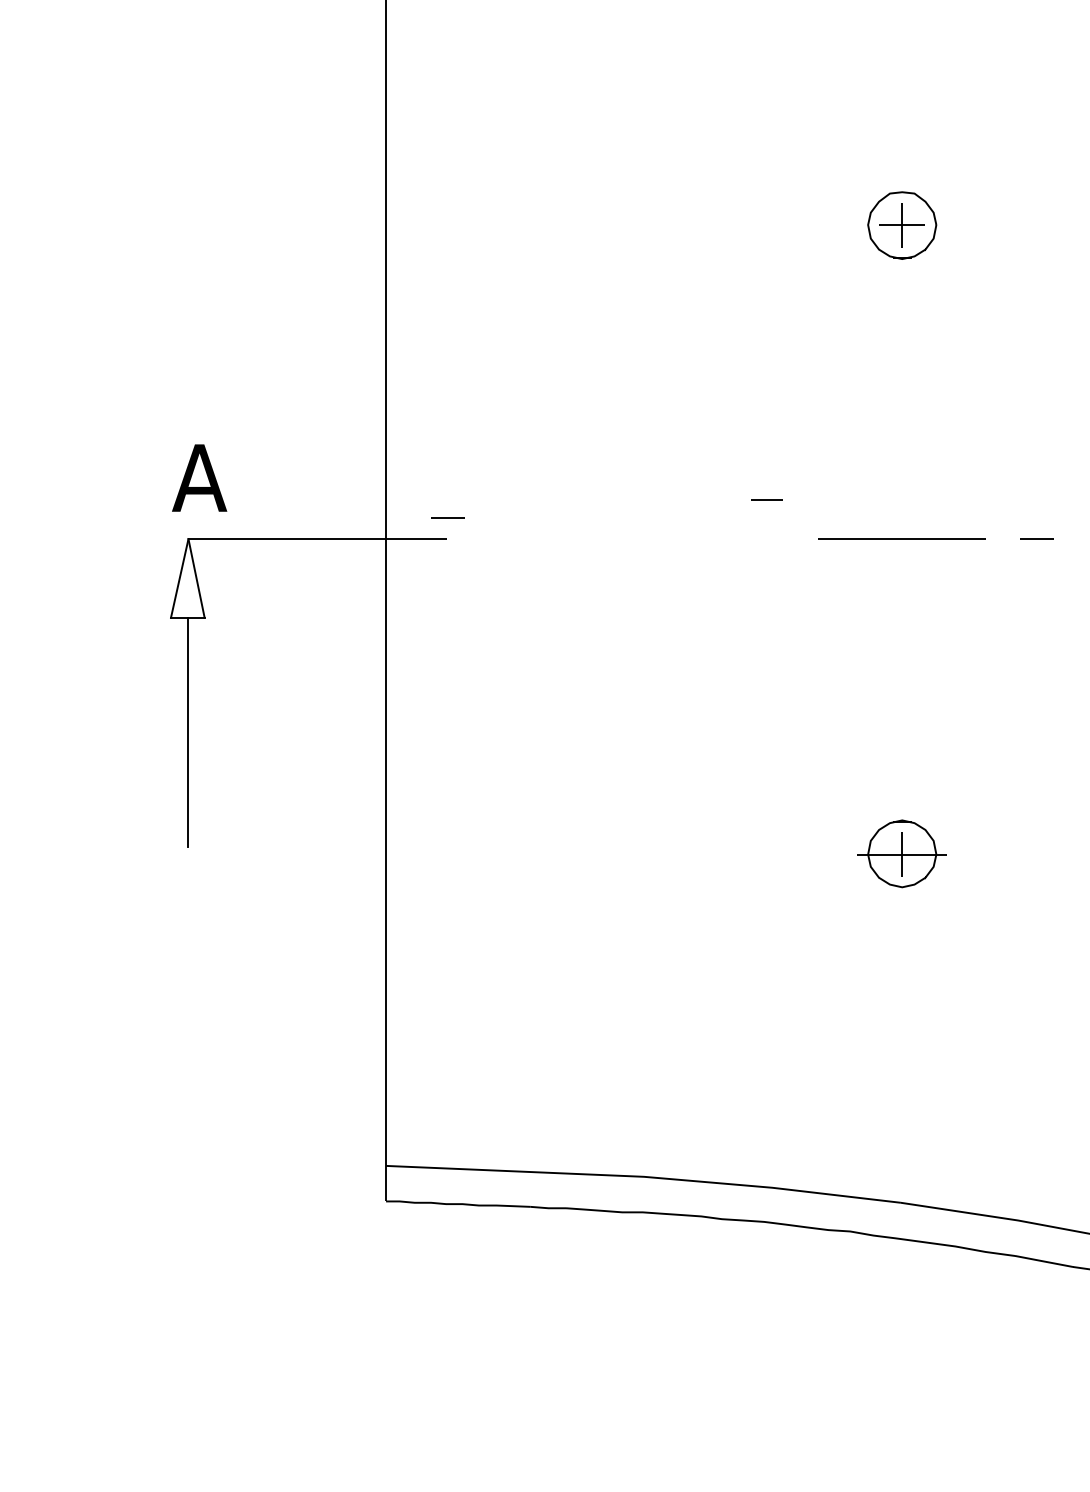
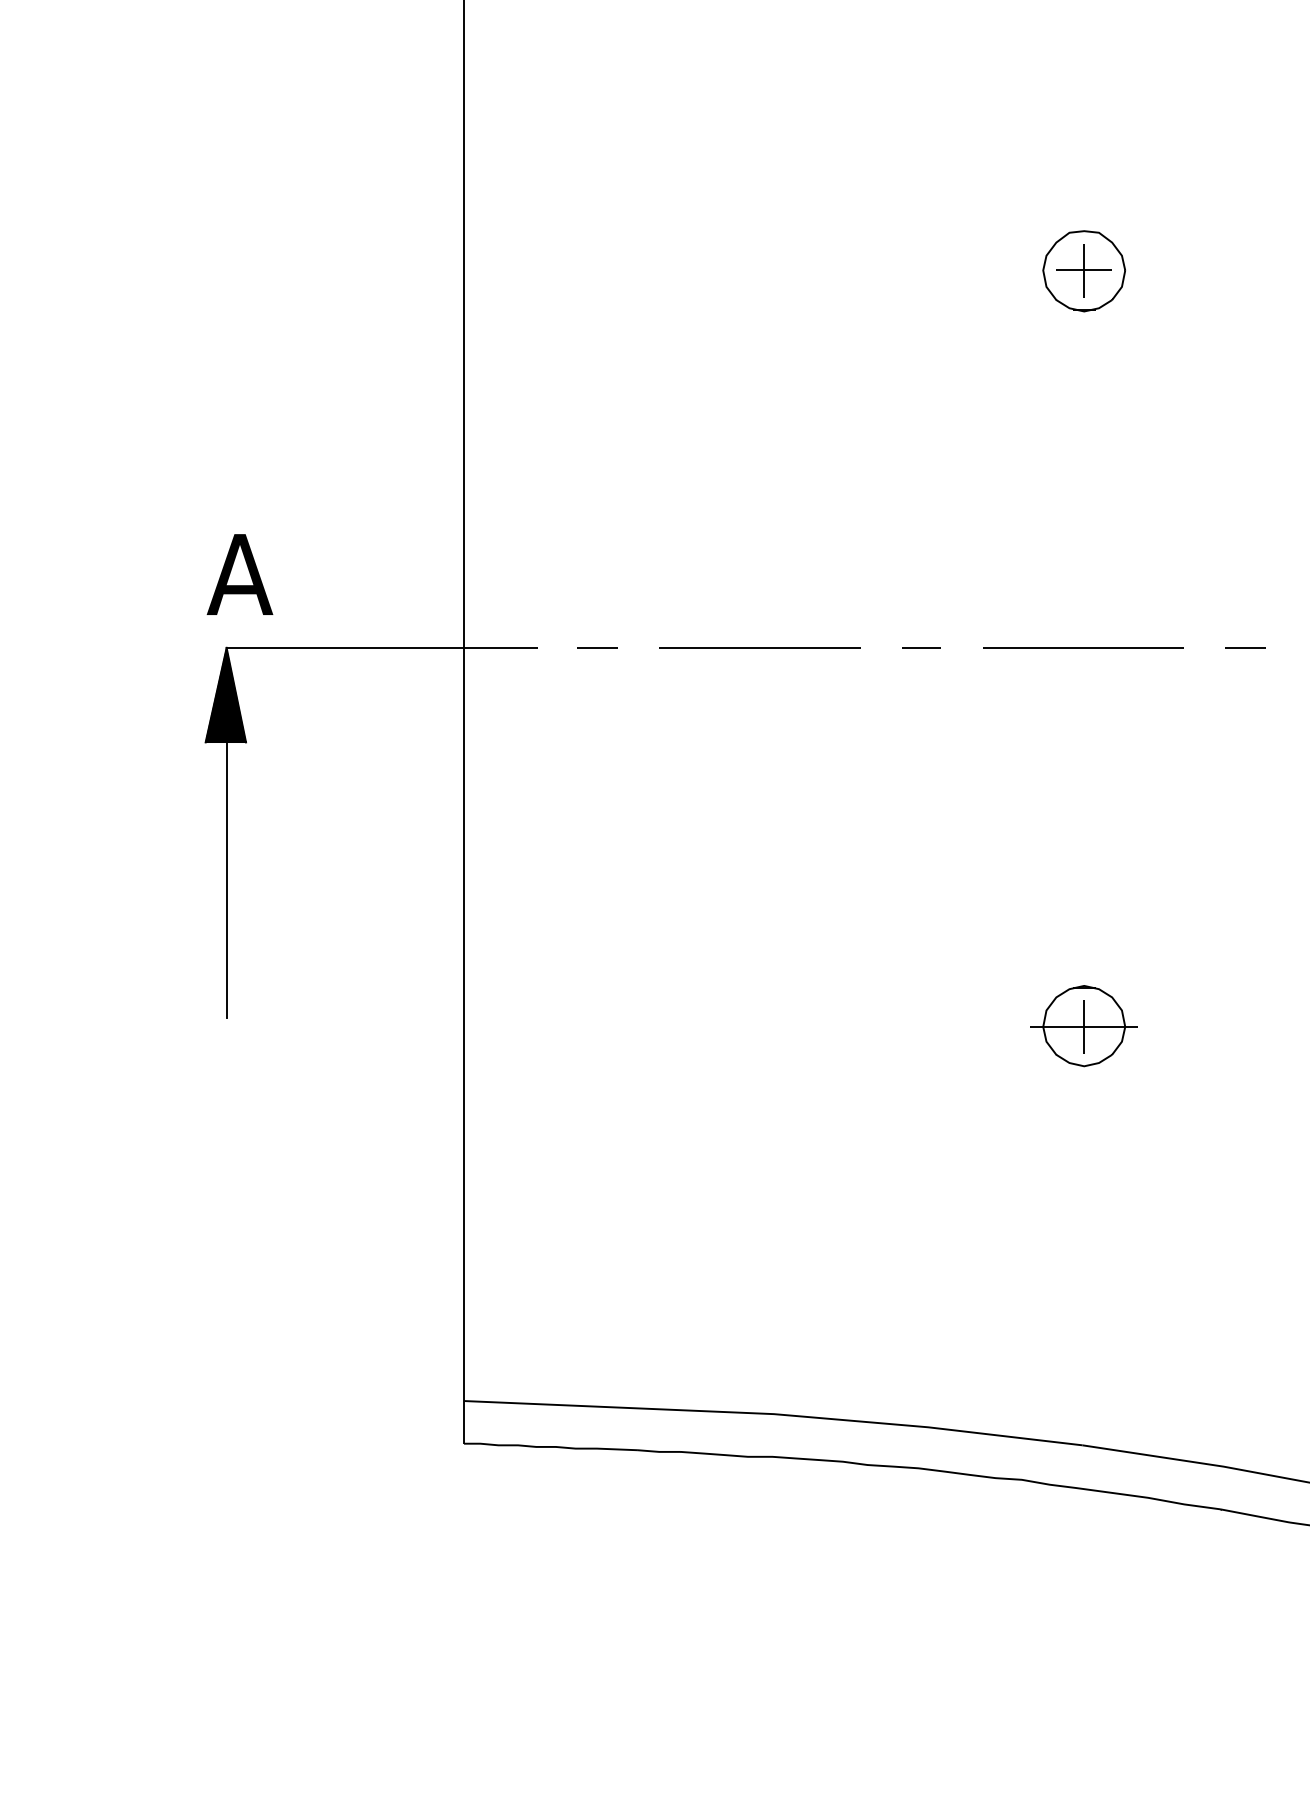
line: (766, 499) -> (921, 647), moved
line: (447, 517) -> (596, 647), moved
line: (632, 538) -> (760, 647), added
hatch: (187, 578) -> (225, 695), added

